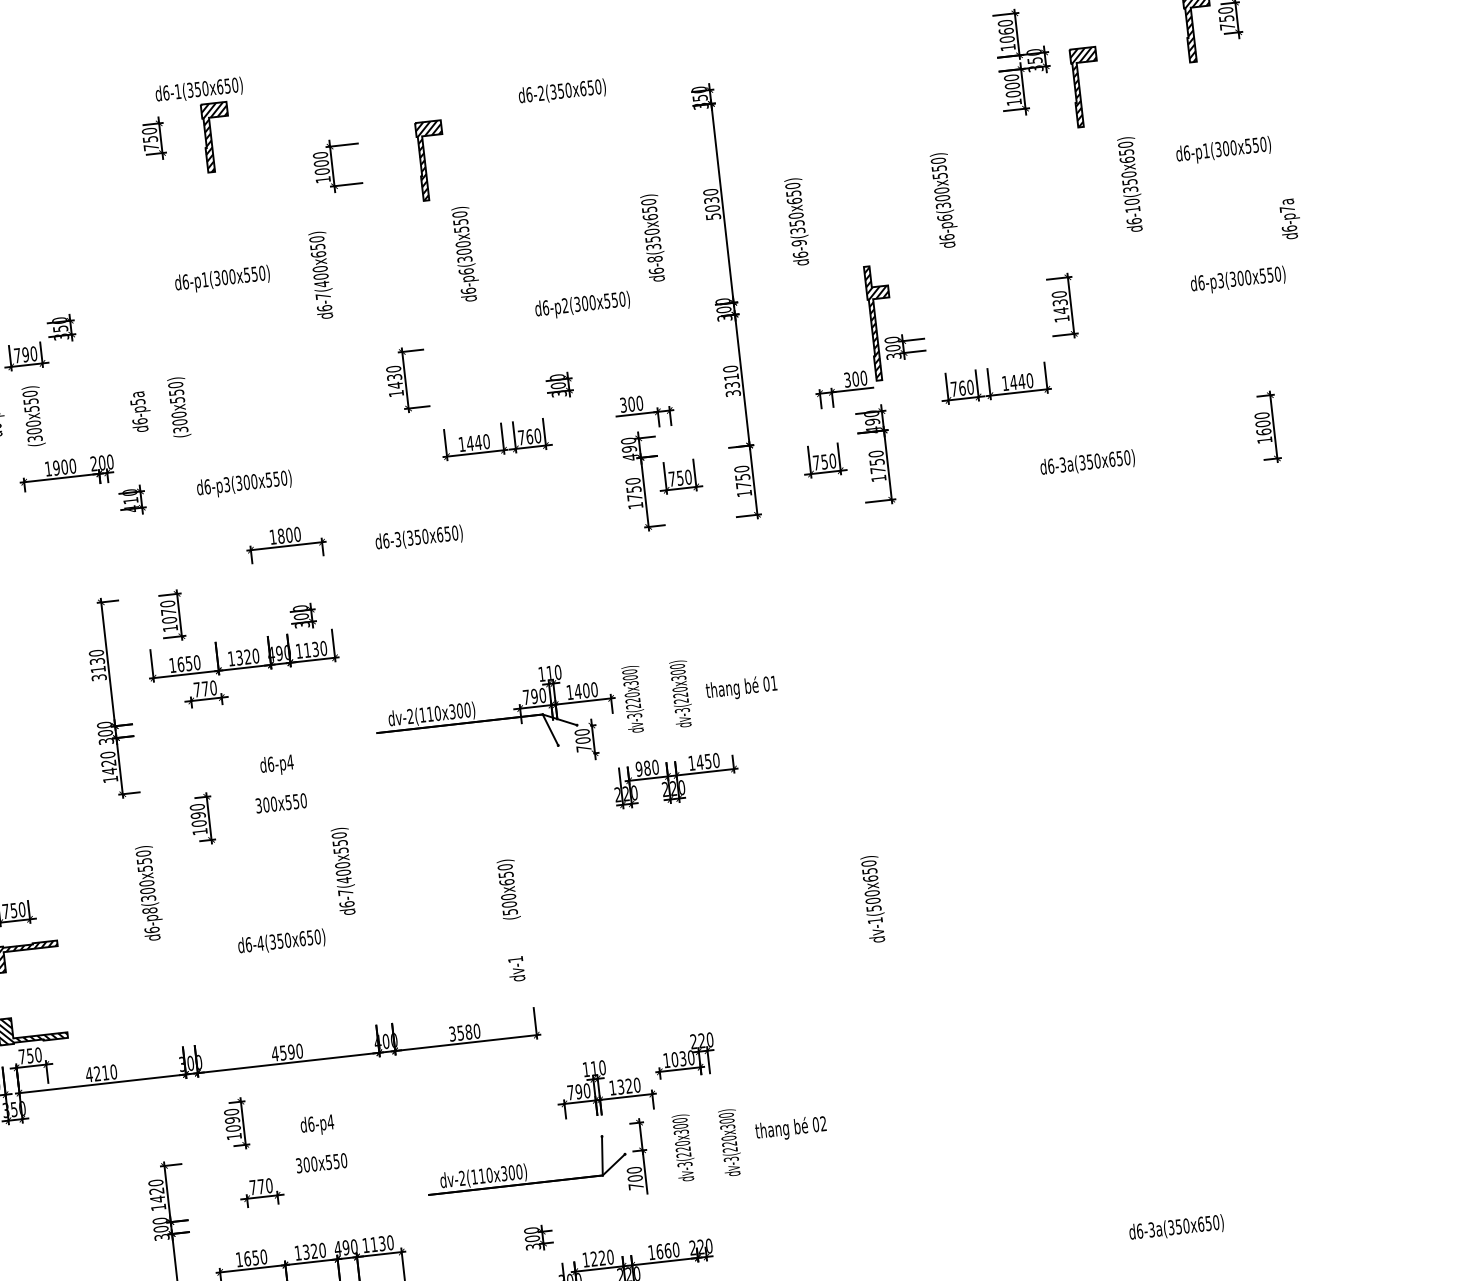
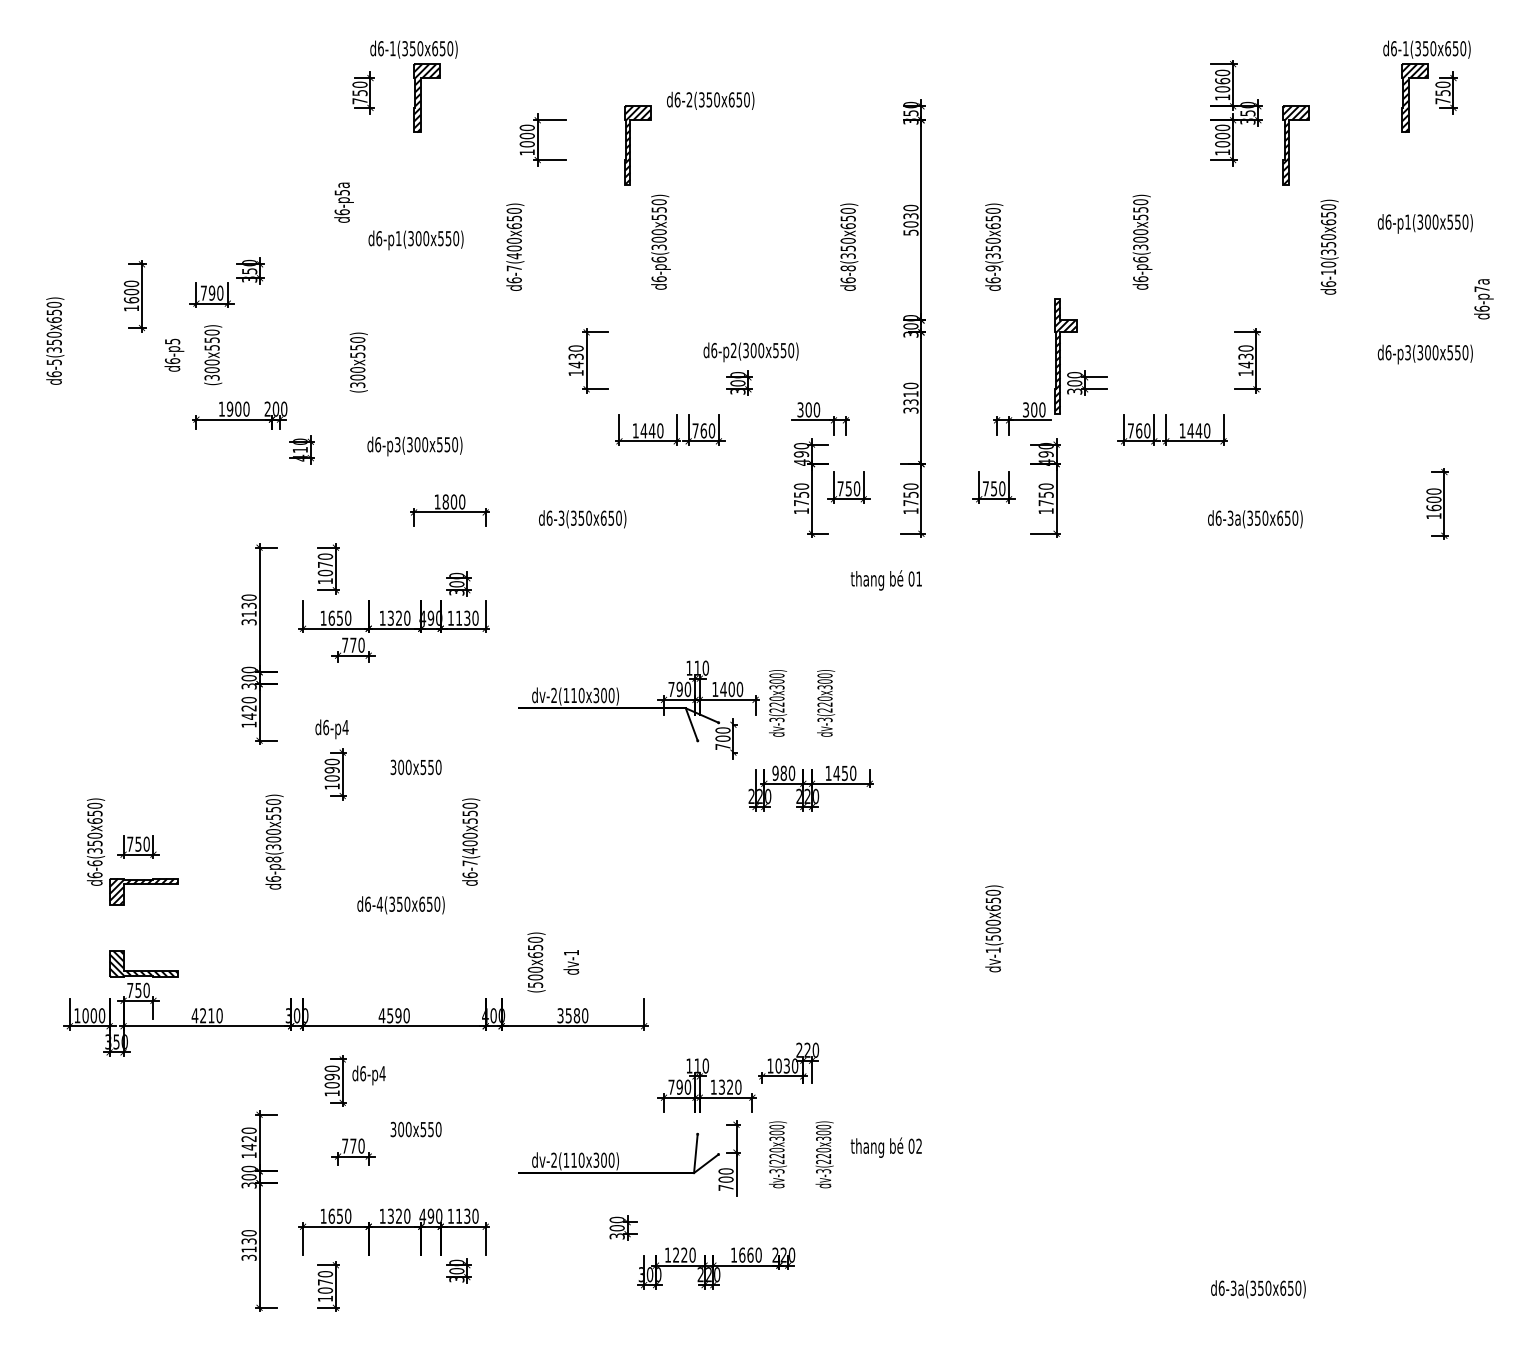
text: (562, 91) -> (710, 100), moved
text: (582, 305) -> (750, 352), moved
text: (140, 411) -> (343, 202), moved
text: (740, 688) -> (885, 580), moved
text: (276, 765) -> (331, 729), moved
text: (508, 889) -> (536, 962), moved
text: (516, 969) -> (571, 962), moved
text: (316, 1125) -> (368, 1075), moved

